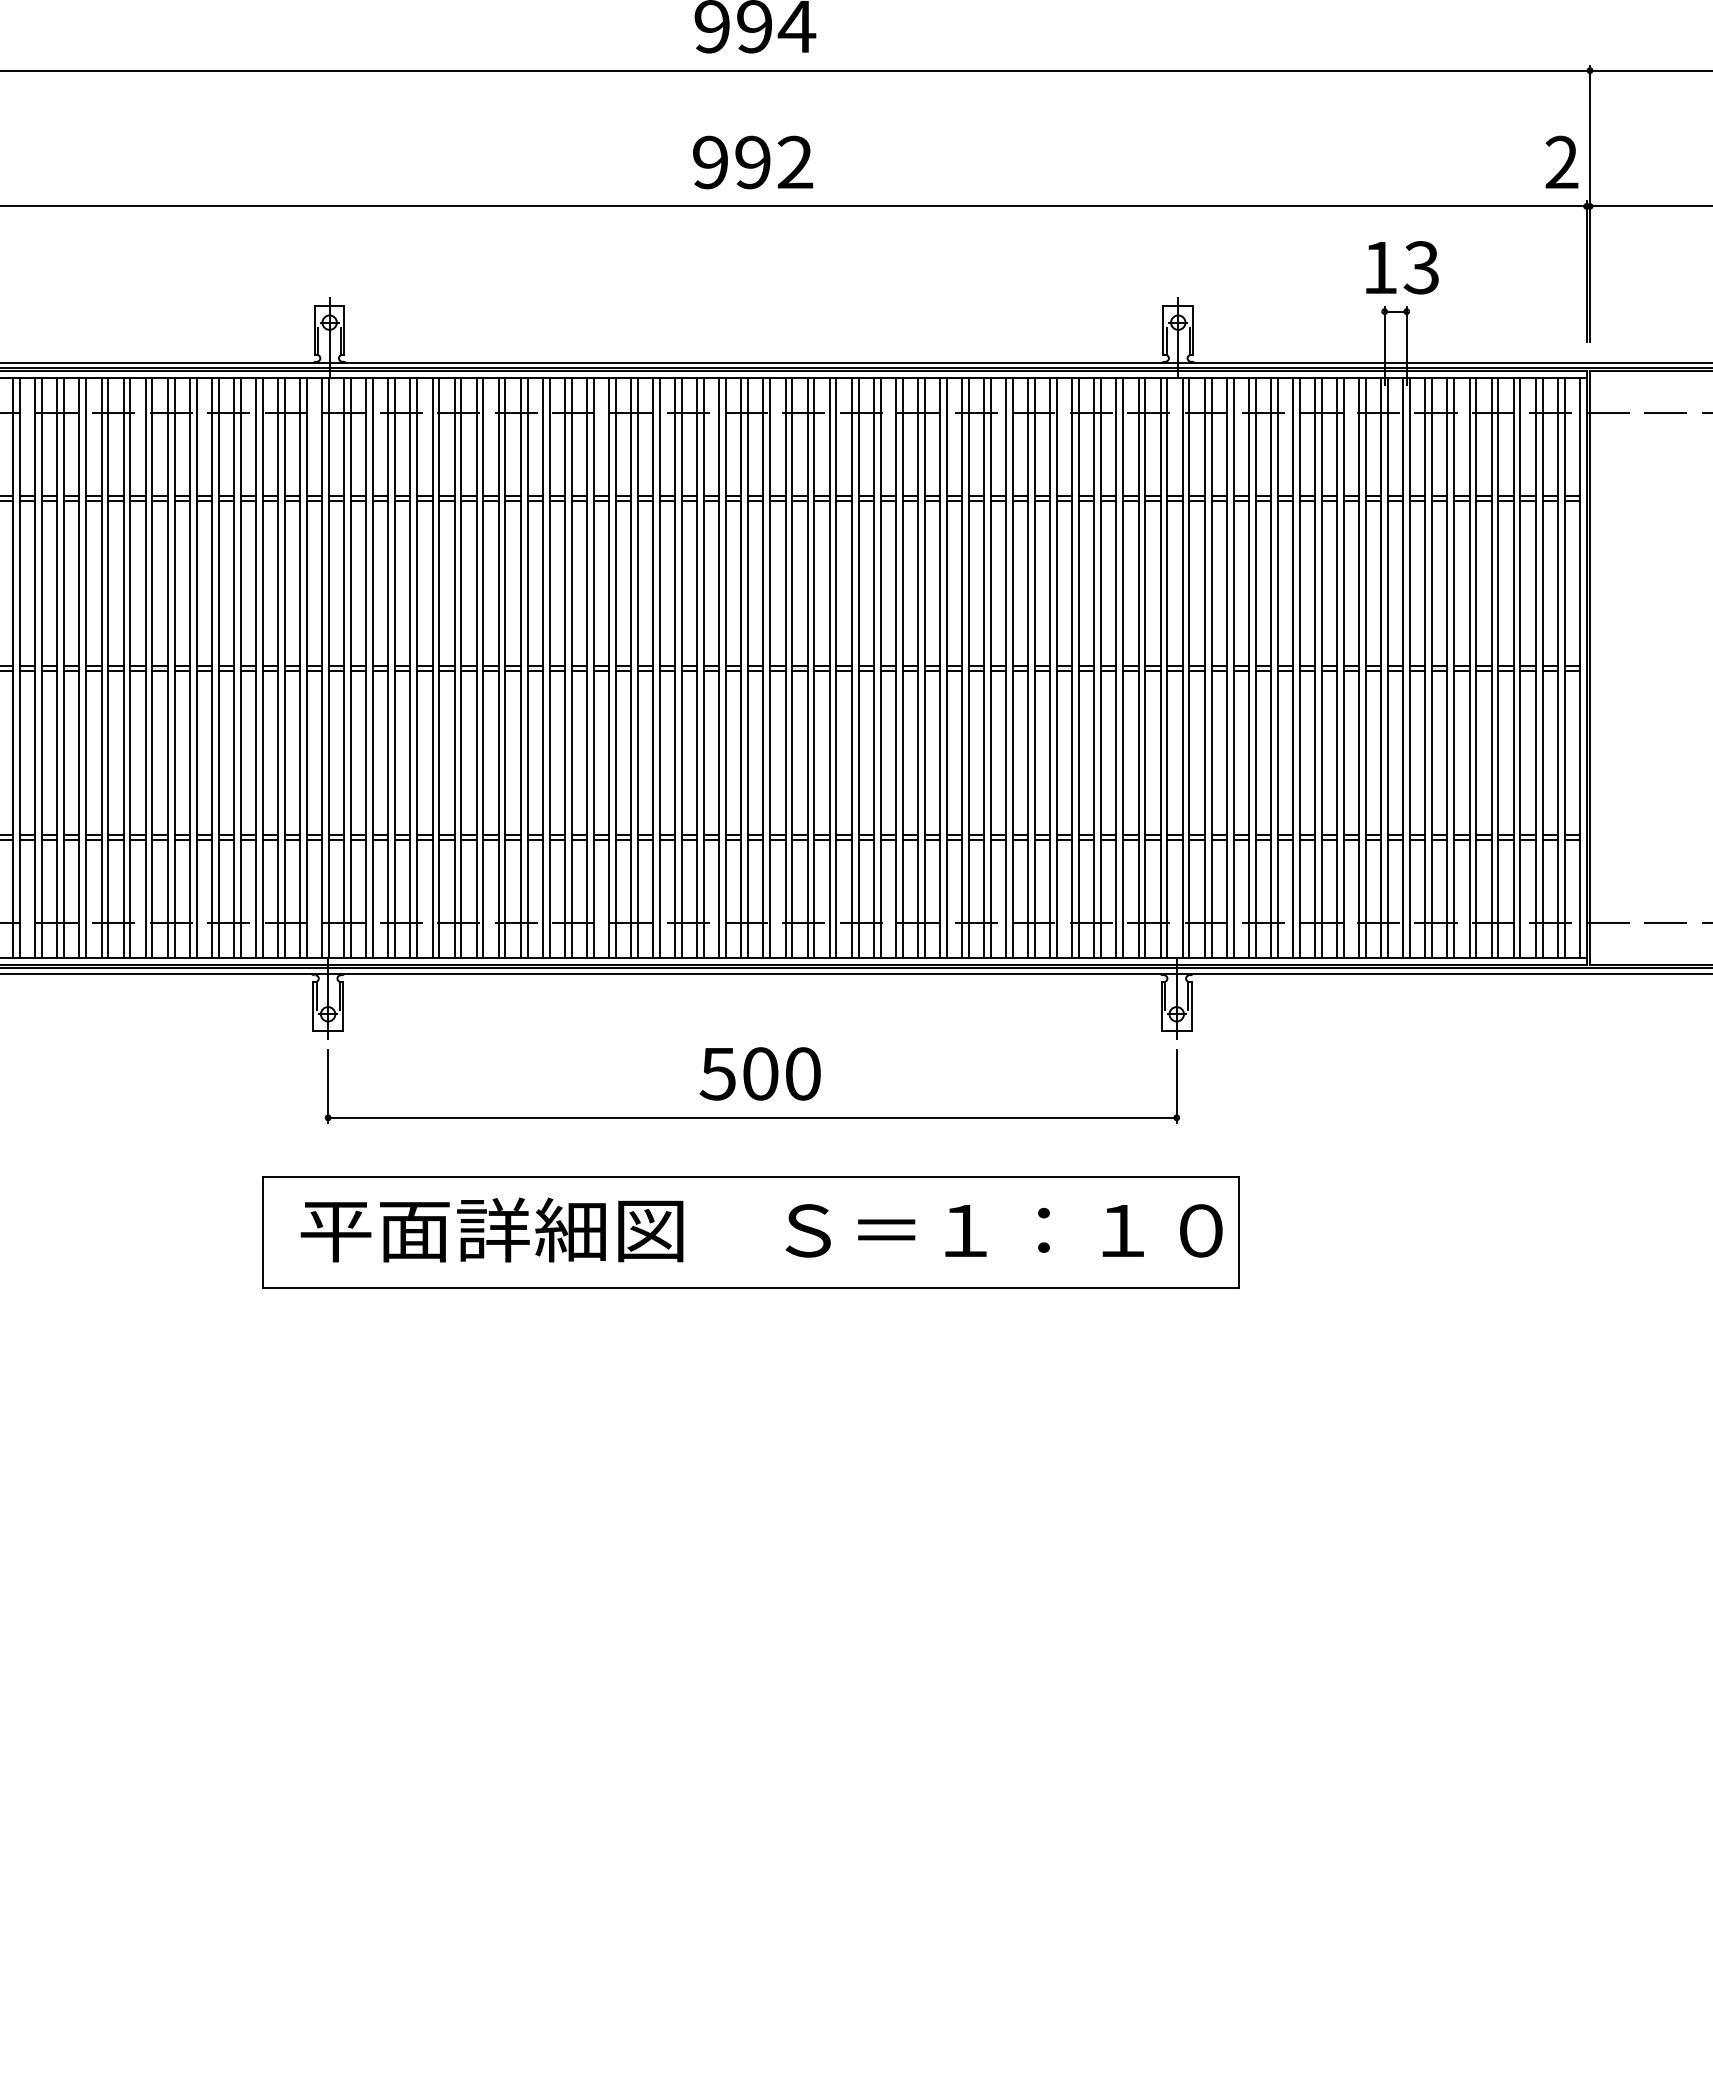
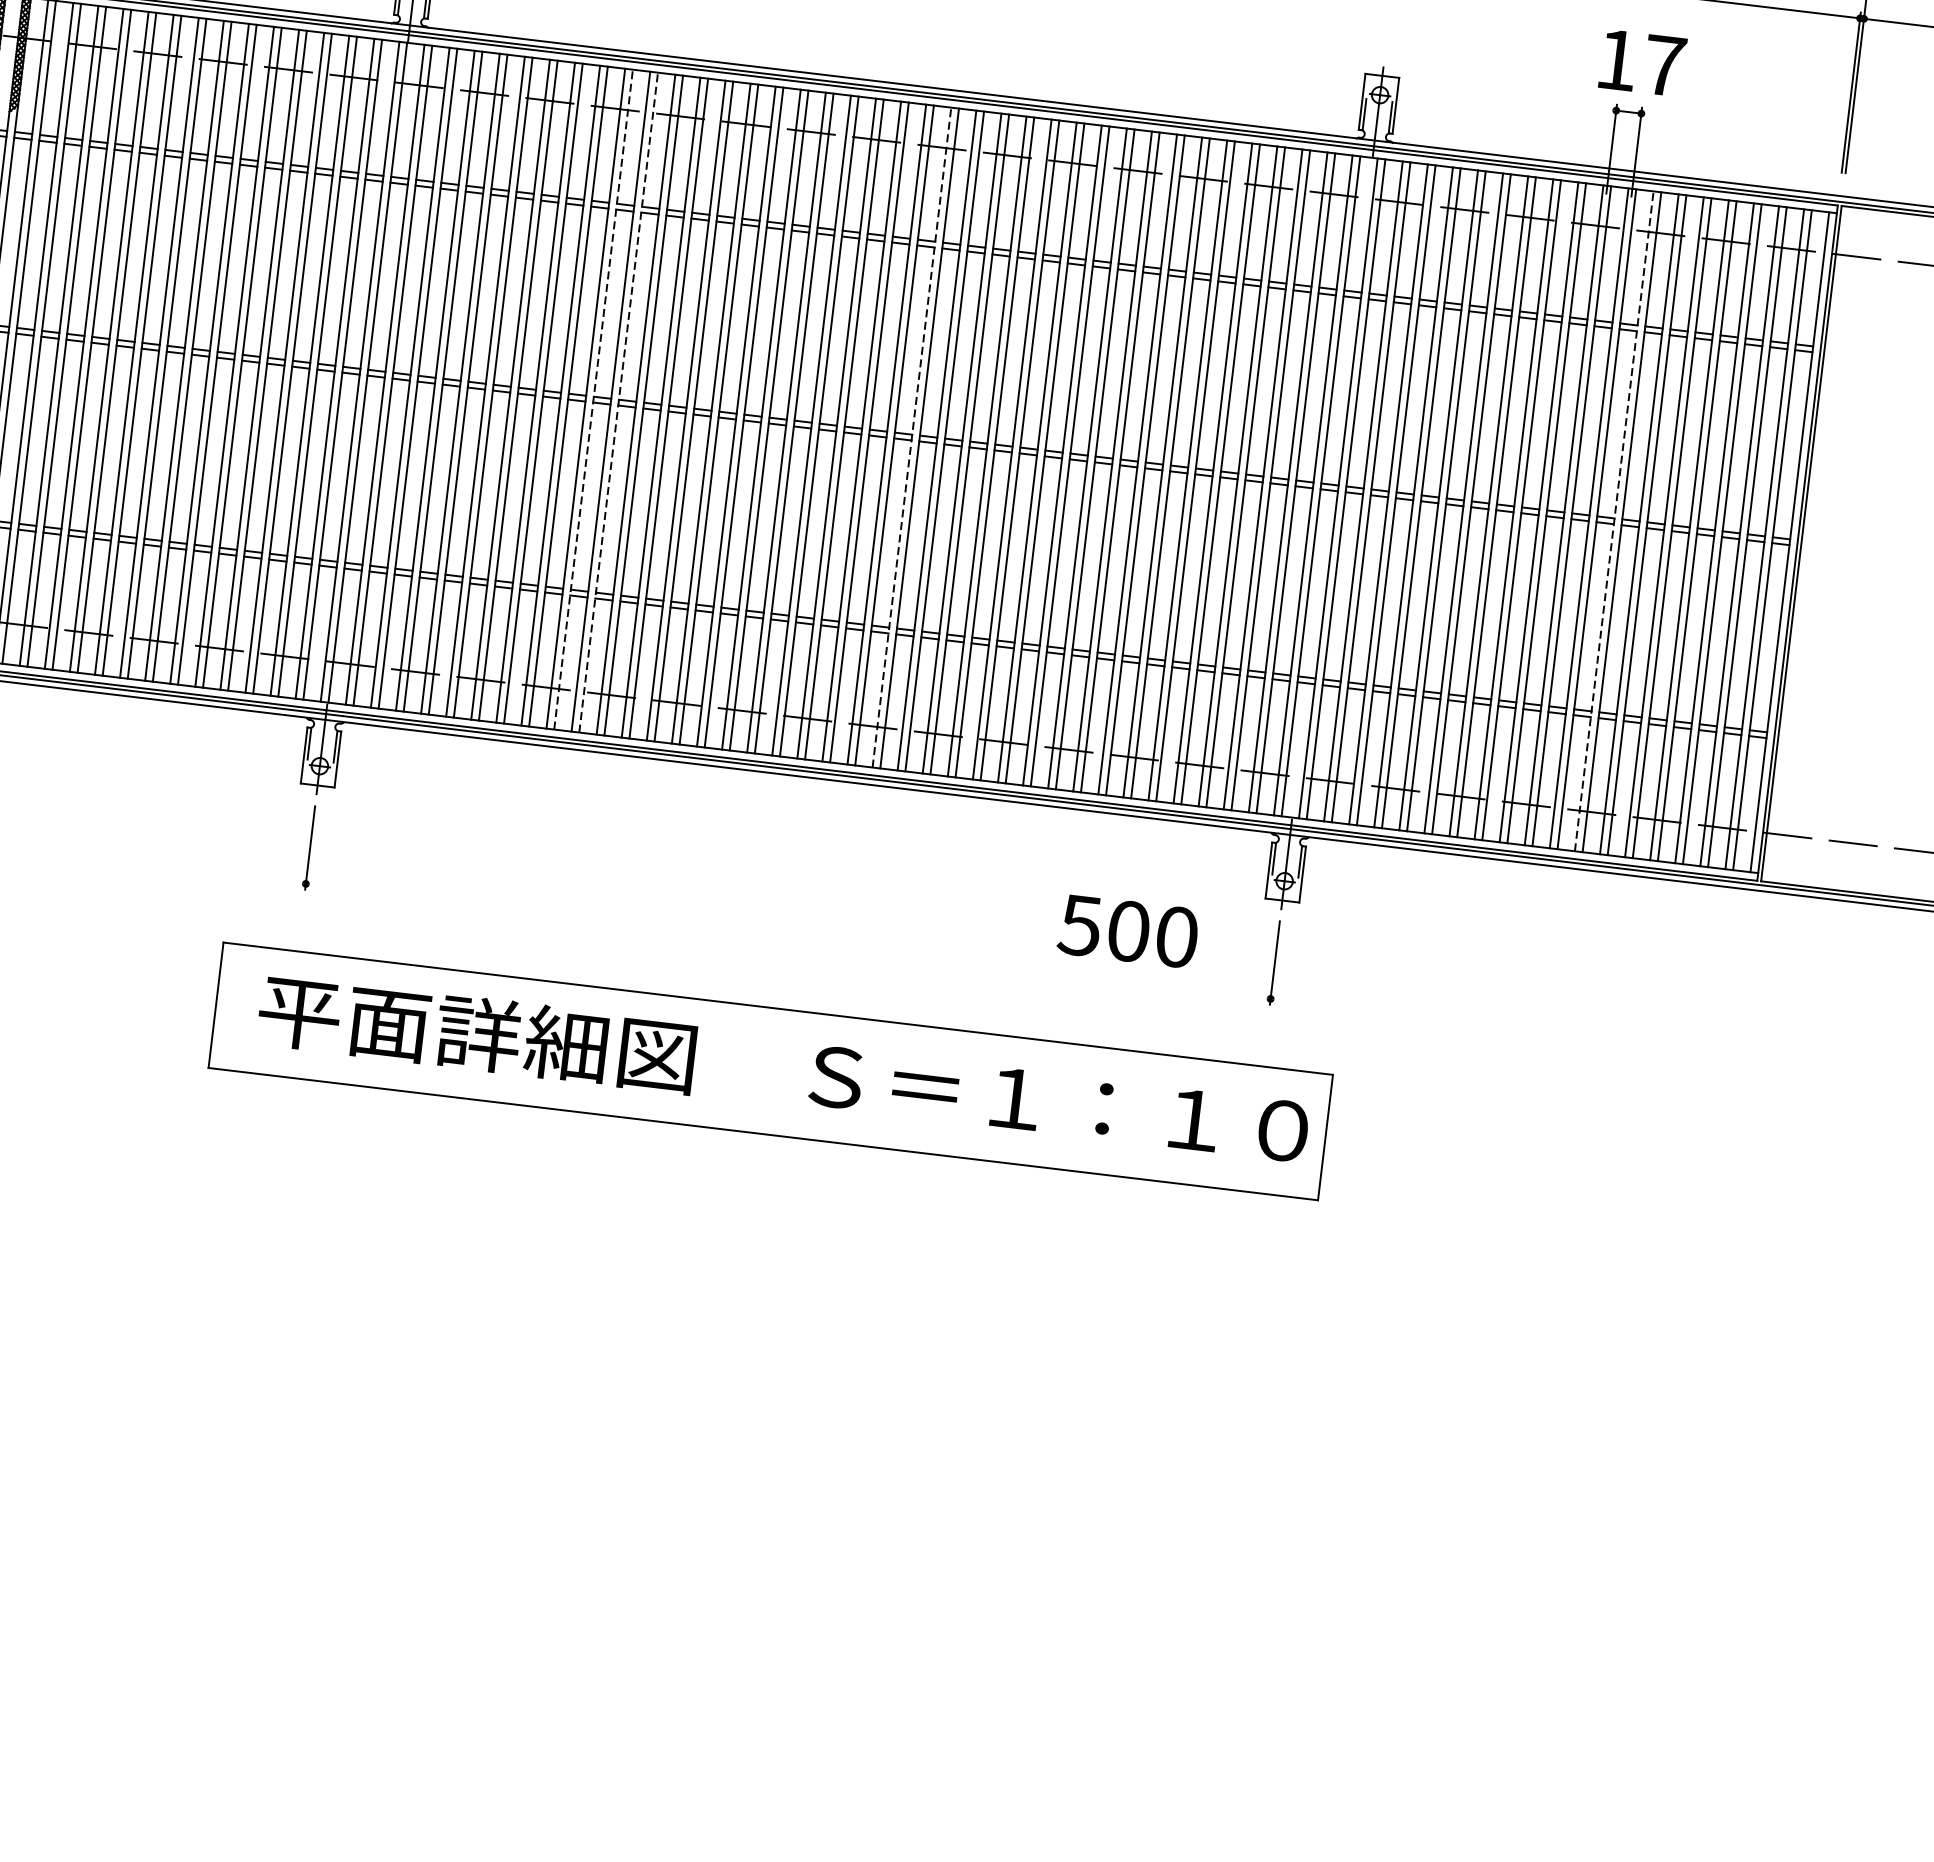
text: (1421, 267) -> (1664, 65), 13 -> 17
line: (527, 667) -> (593, 398), solid -> dashed
line: (549, 667) -> (618, 401), solid -> dashed
line: (807, 667) -> (911, 436), solid -> dashed
line: (1425, 667) -> (1614, 520), solid -> dashed
text: (759, 1073) -> (1127, 930), moved
line: (752, 1117) -> (788, 941), removed

